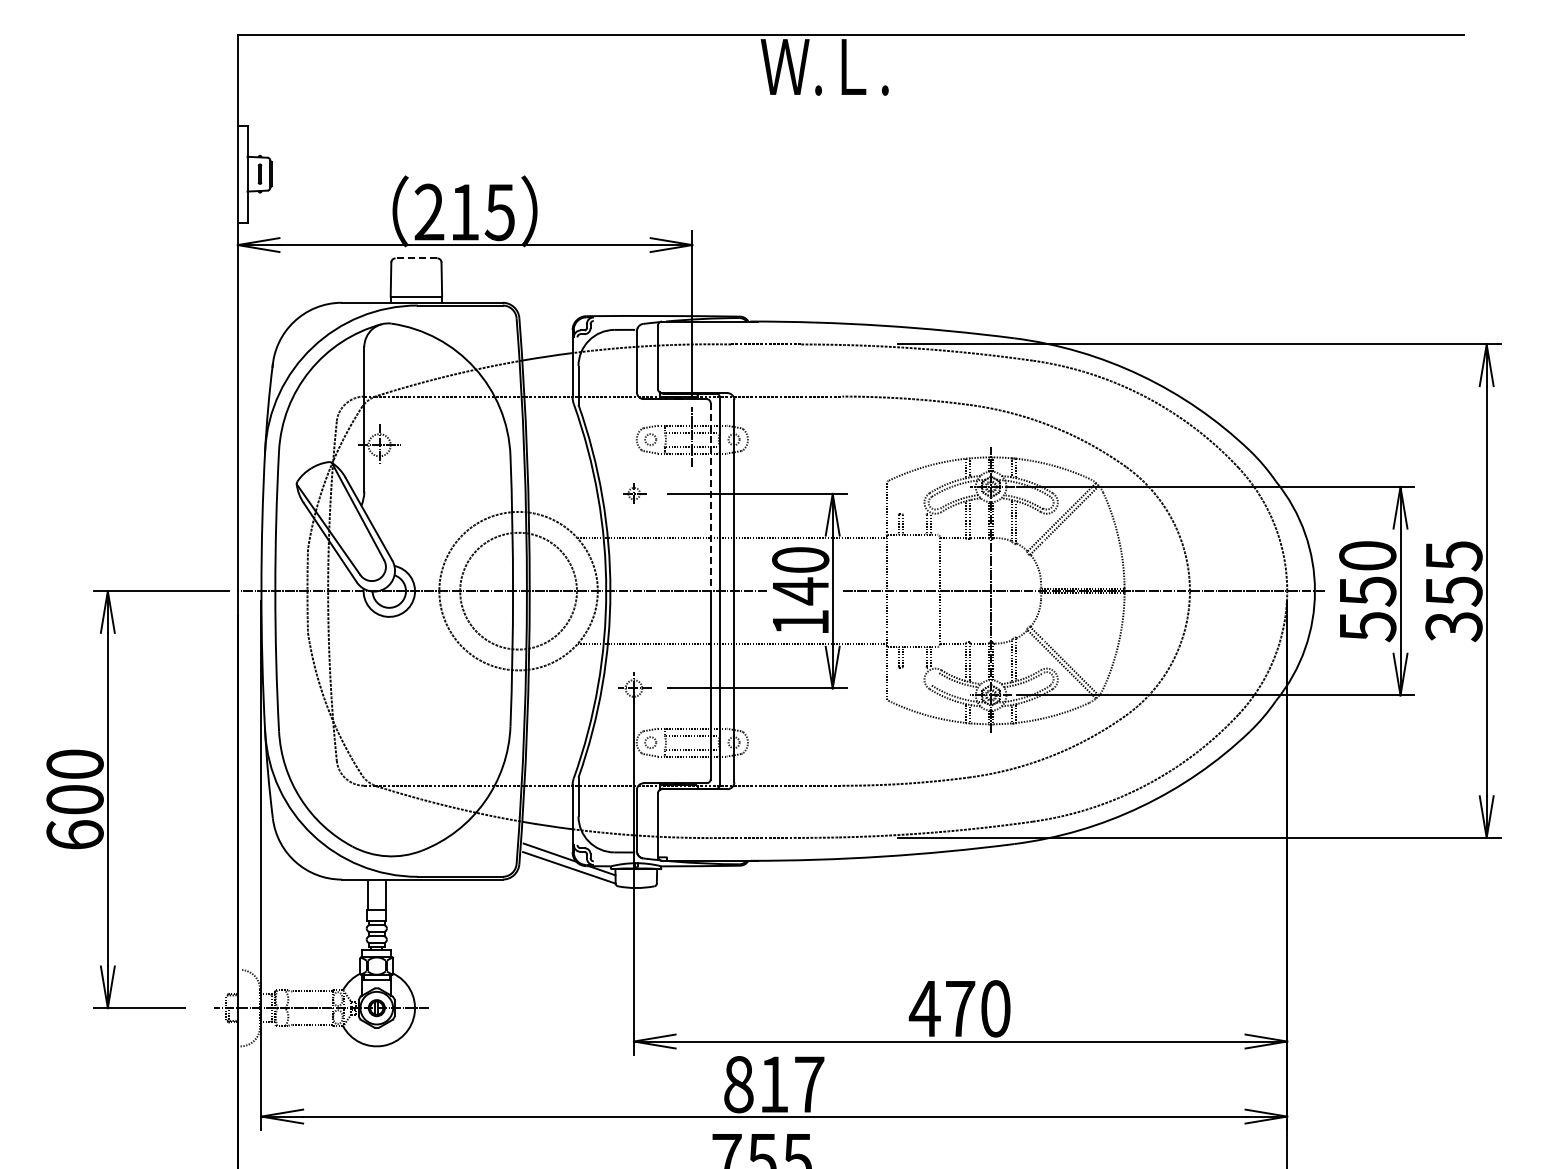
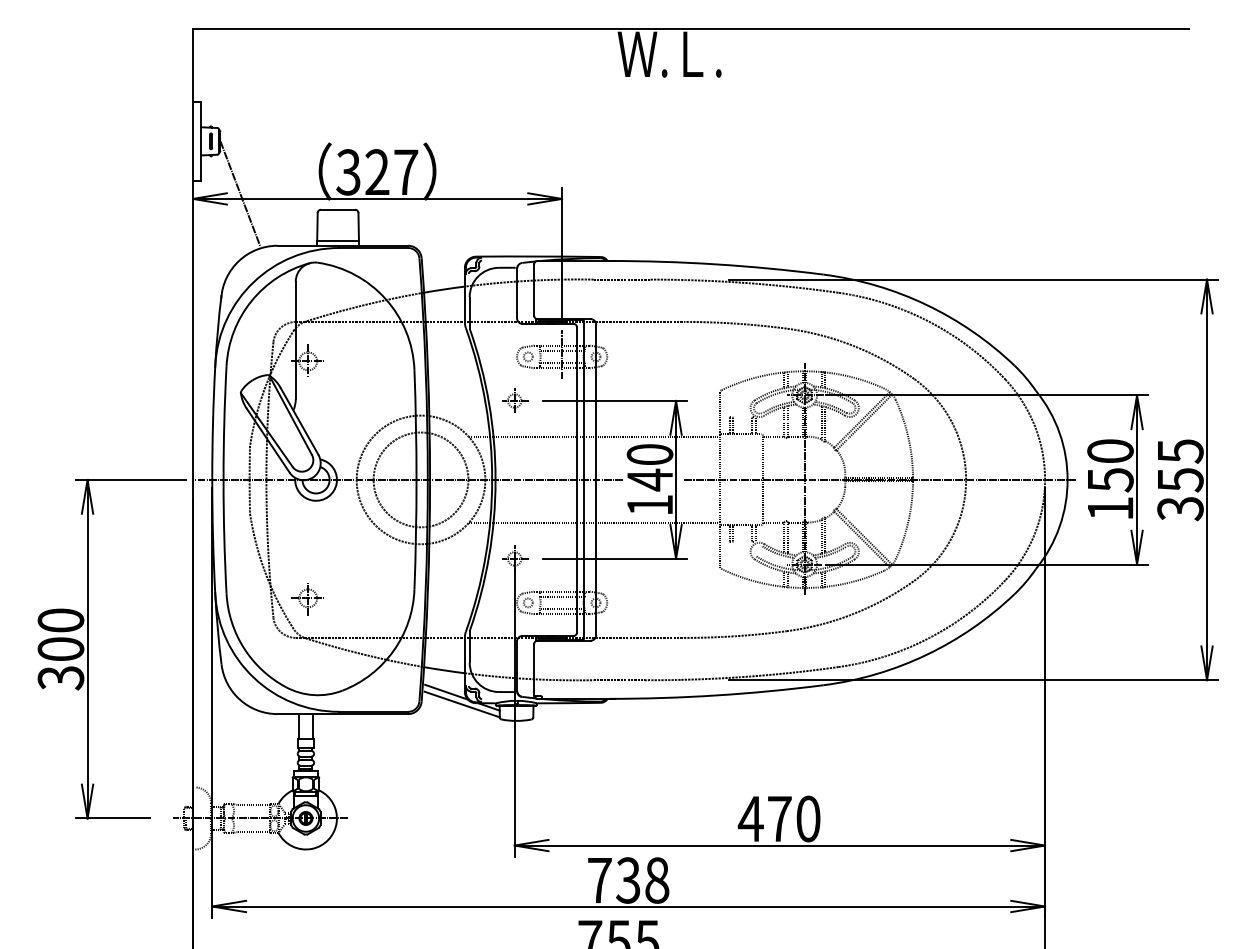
text: (464, 212) -> (377, 172), 215 -> 327
line: (295, 238) -> (239, 193), added
line: (416, 258) -> (338, 209), dashed -> solid
part: (634, 493) -> (515, 400), size x1.43
line: (710, 497) -> (576, 403), dashed -> solid
text: (1368, 627) -> (1111, 509), 550 -> 150
part: (379, 738) -> (308, 599), added
text: (74, 835) -> (60, 678), 600 -> 300
text: (774, 1084) -> (628, 880), 817 -> 738

